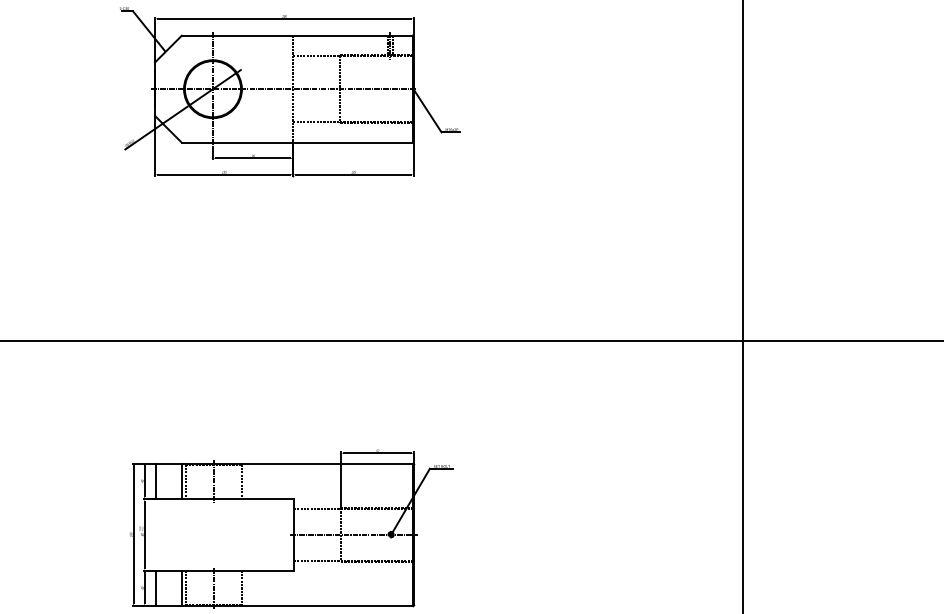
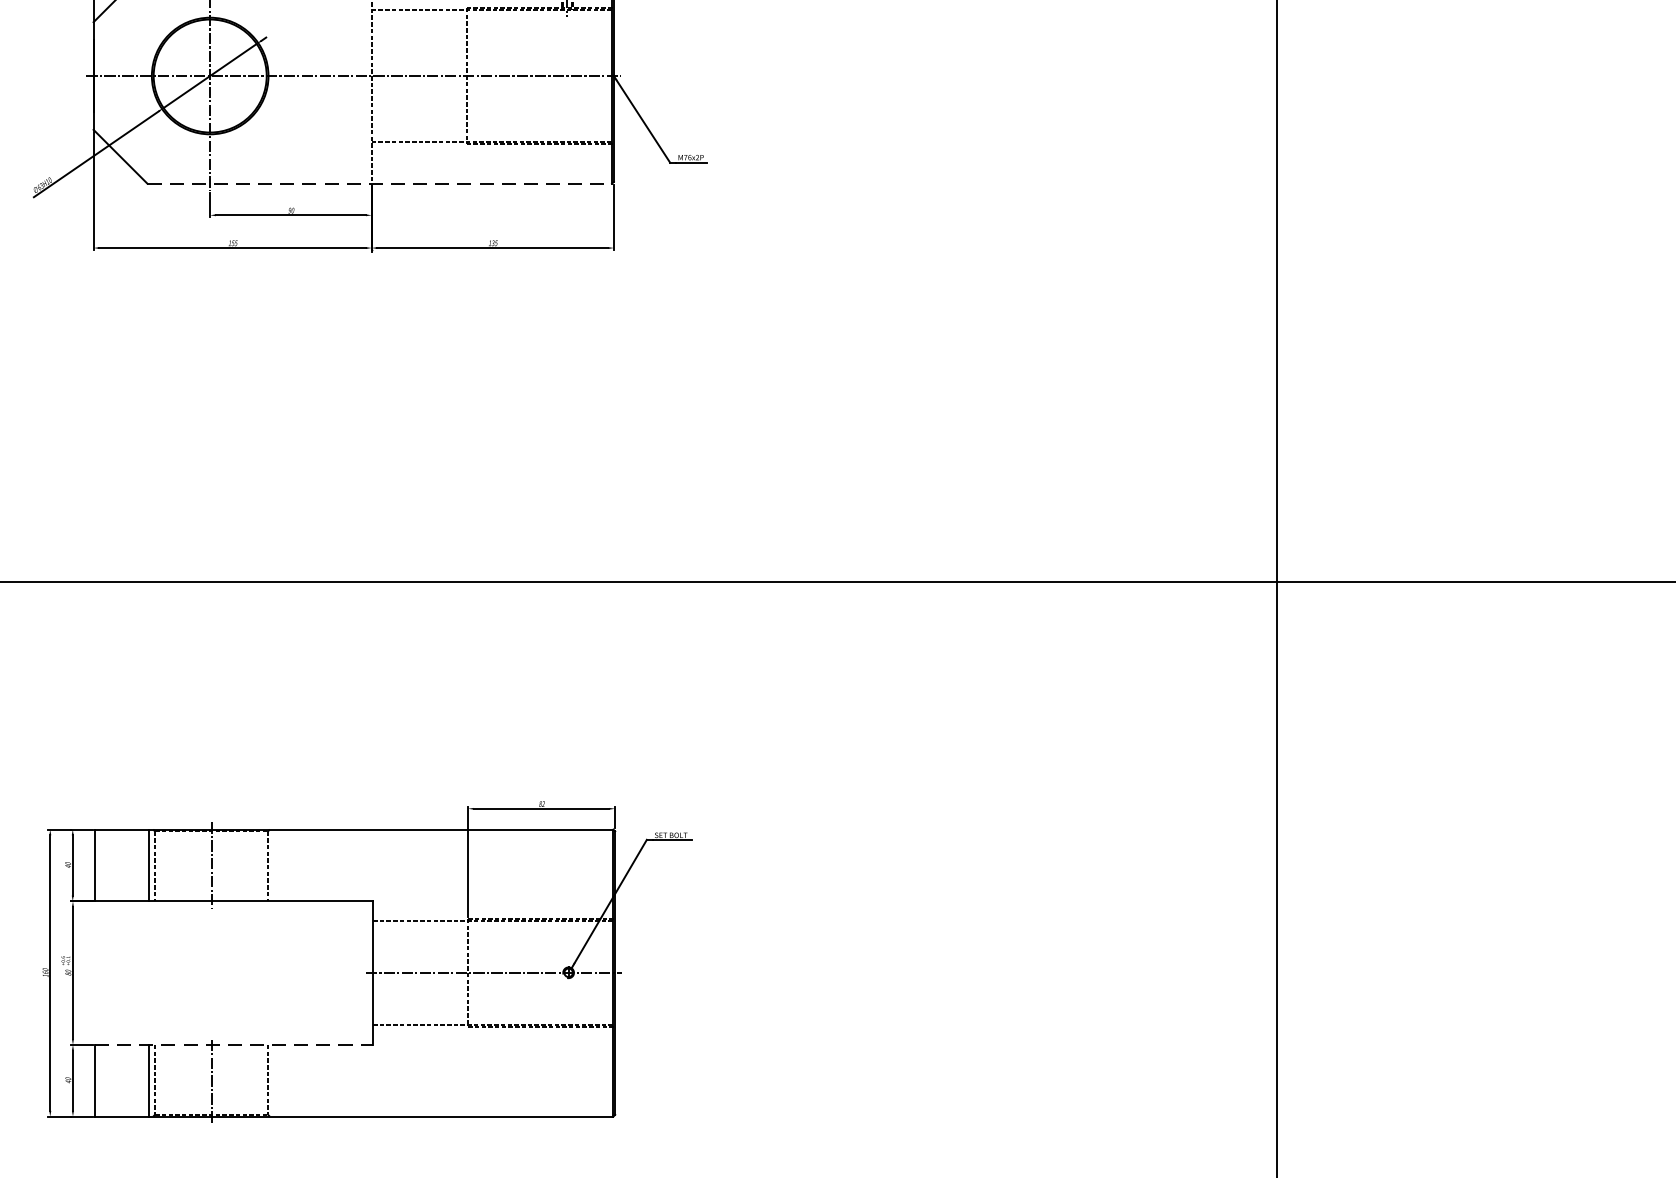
line: (297, 142) -> (380, 183), solid -> dashed
line: (225, 570) -> (235, 1044), solid -> dashed

